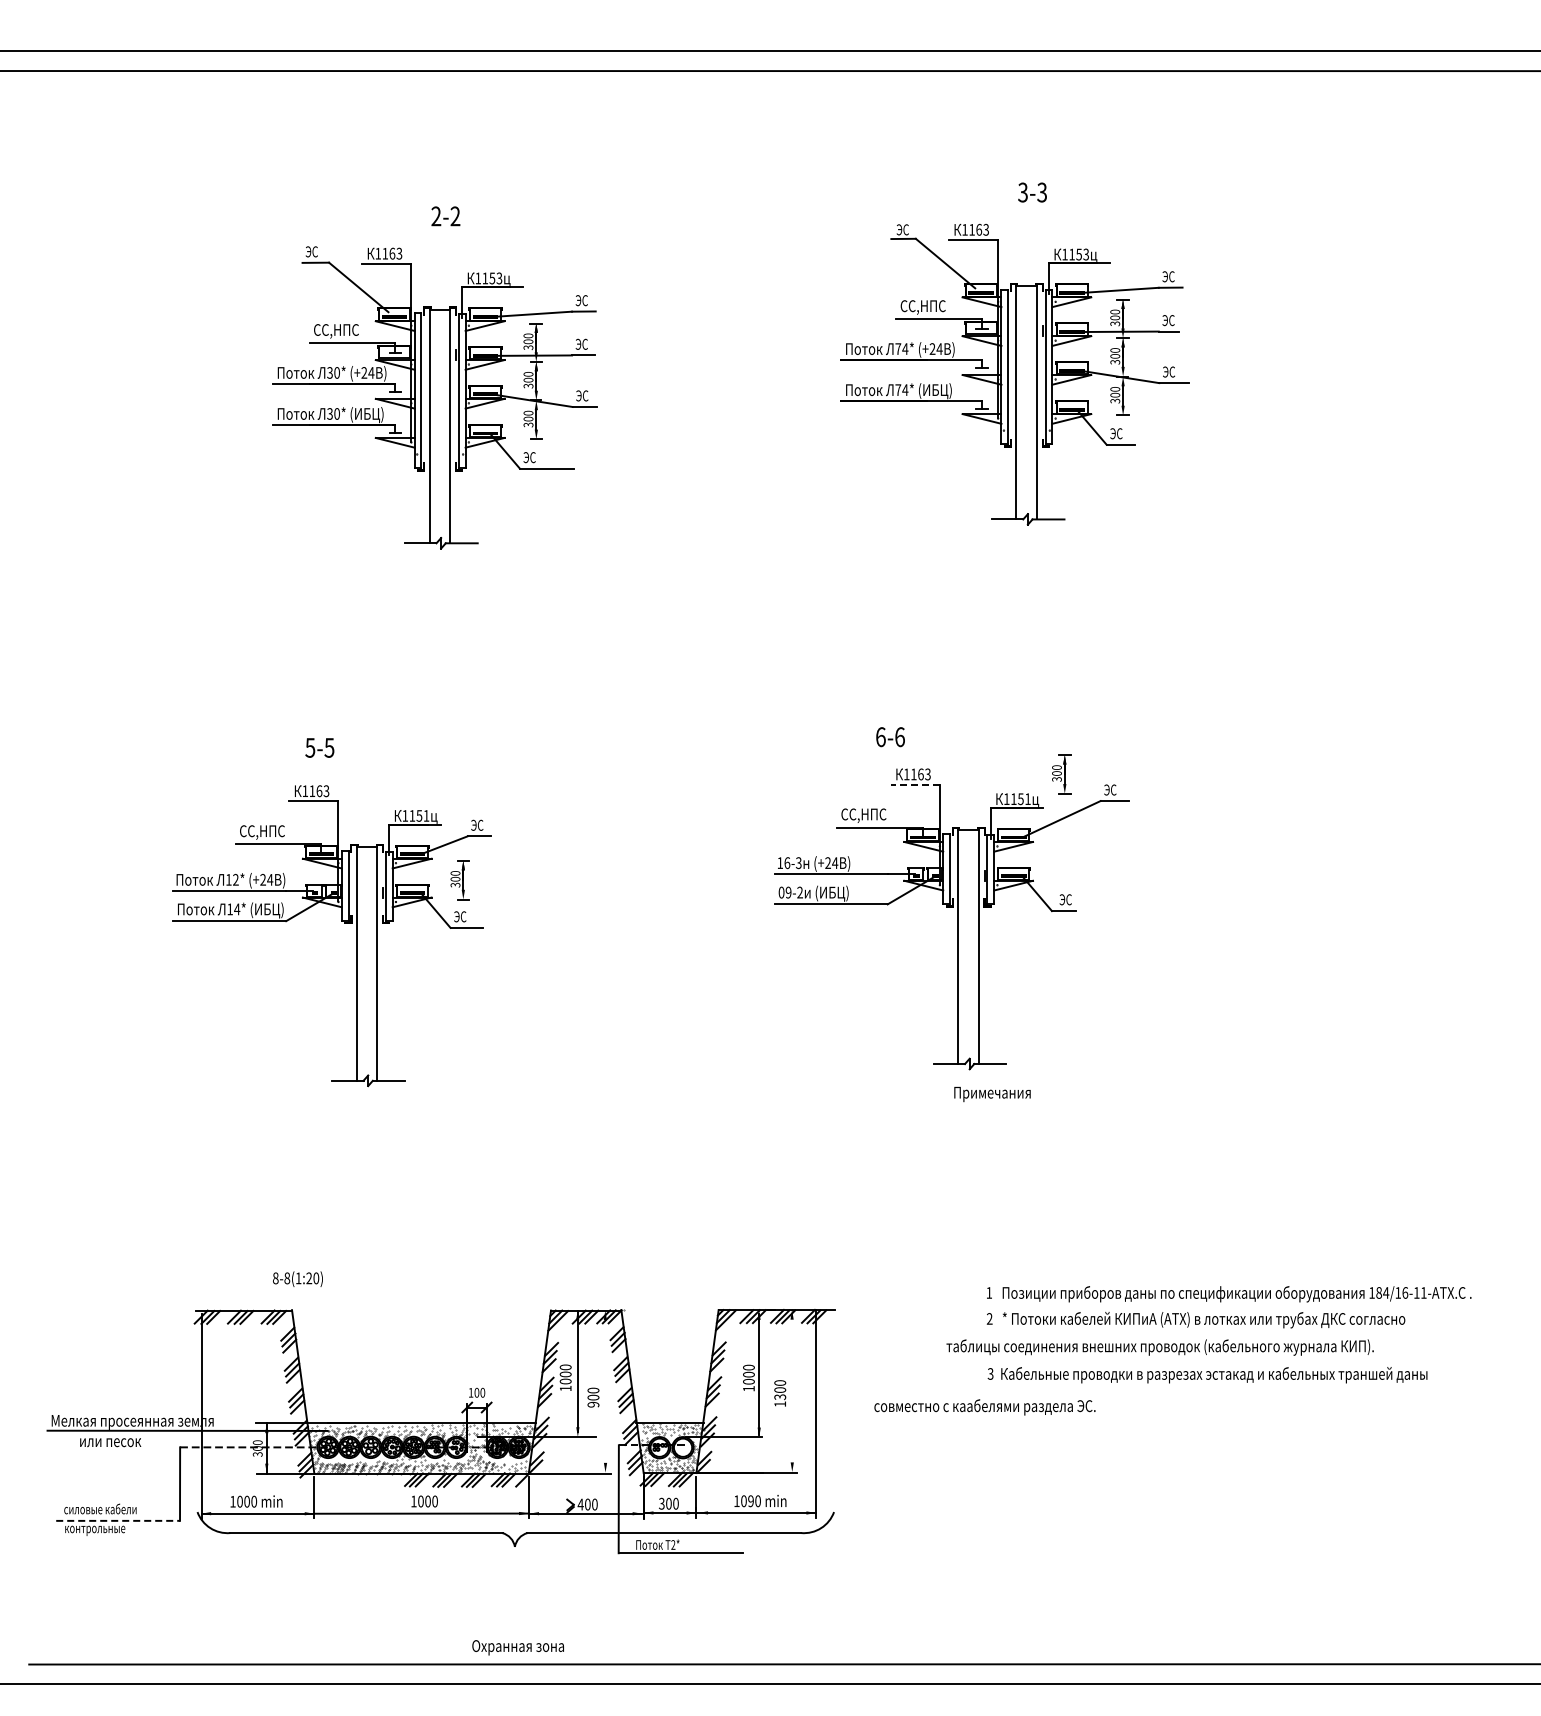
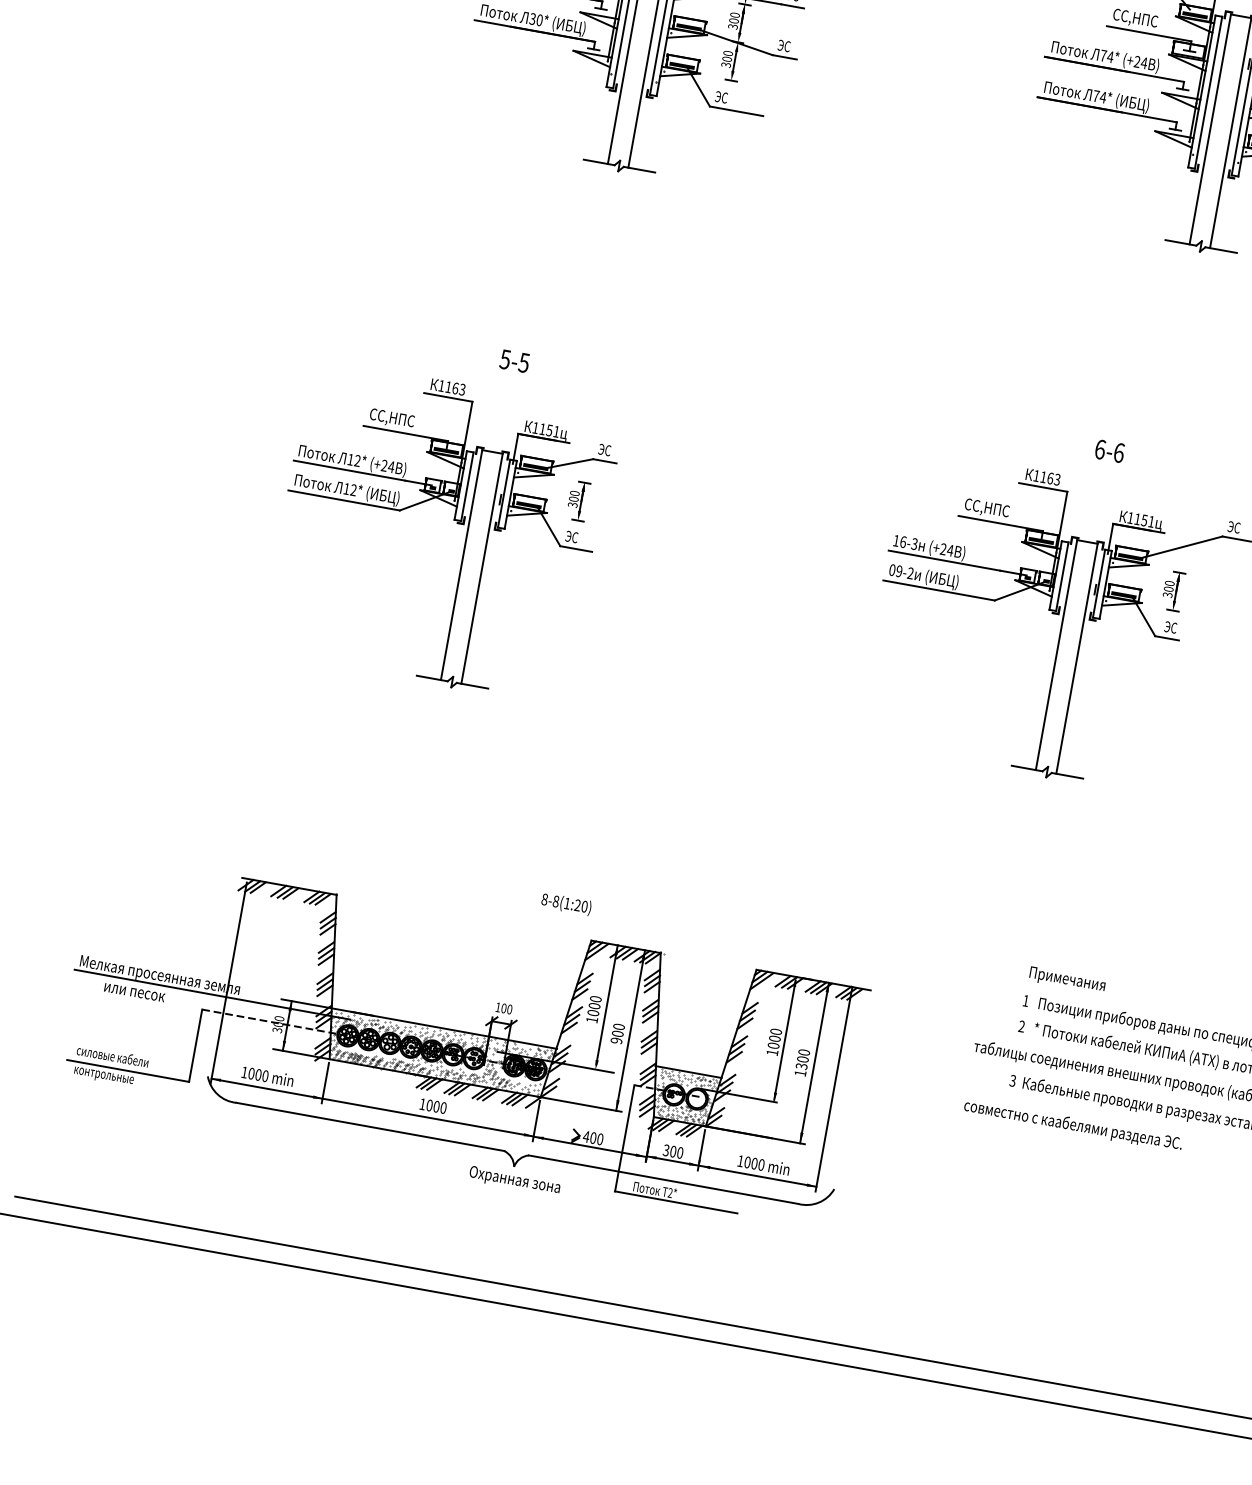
text: (890, 737) -> (1109, 451), moved
text: (319, 747) -> (514, 360), moved
part: (1061, 774) -> (1173, 591), moved
line: (915, 784) -> (1043, 487), dashed -> solid
text: (237, 909) -> (353, 490), 14* -> 12*
text: (992, 1094) -> (1067, 980), moved
text: (297, 1278) -> (566, 903), moved
line: (605, 1391) -> (630, 1029), added
line: (792, 1391) -> (814, 1063), added
text: (984, 1407) -> (1072, 1125), moved
text: (750, 1501) -> (753, 1163), 1090 -> 1000
line: (118, 1520) -> (128, 1070), dashed -> solid
text: (517, 1647) -> (514, 1180), moved

